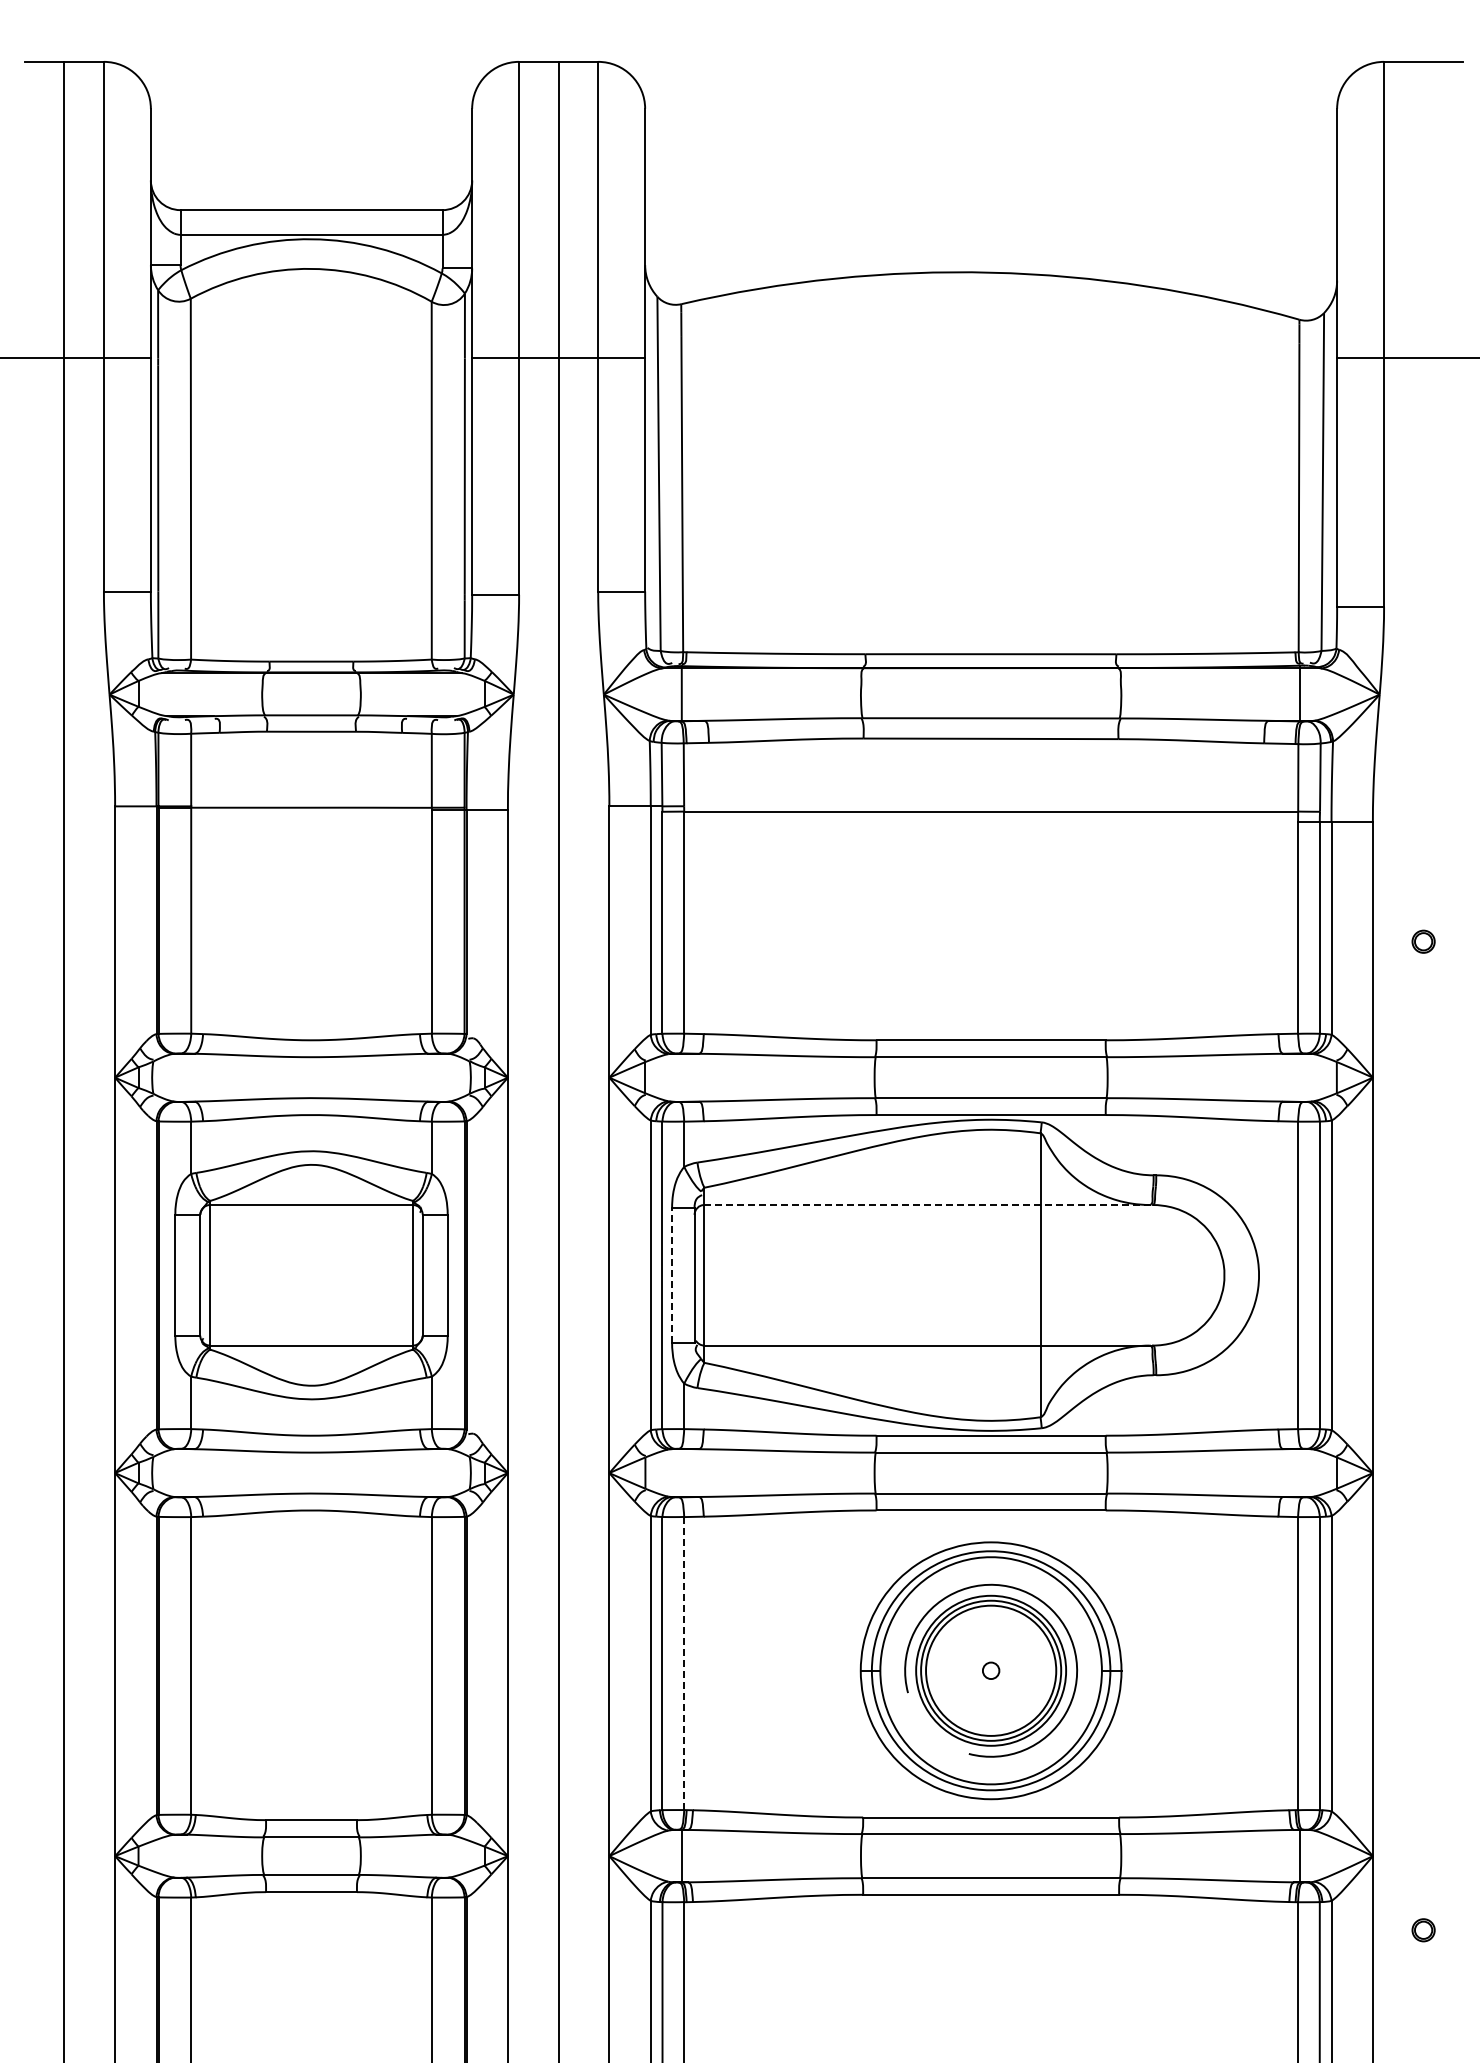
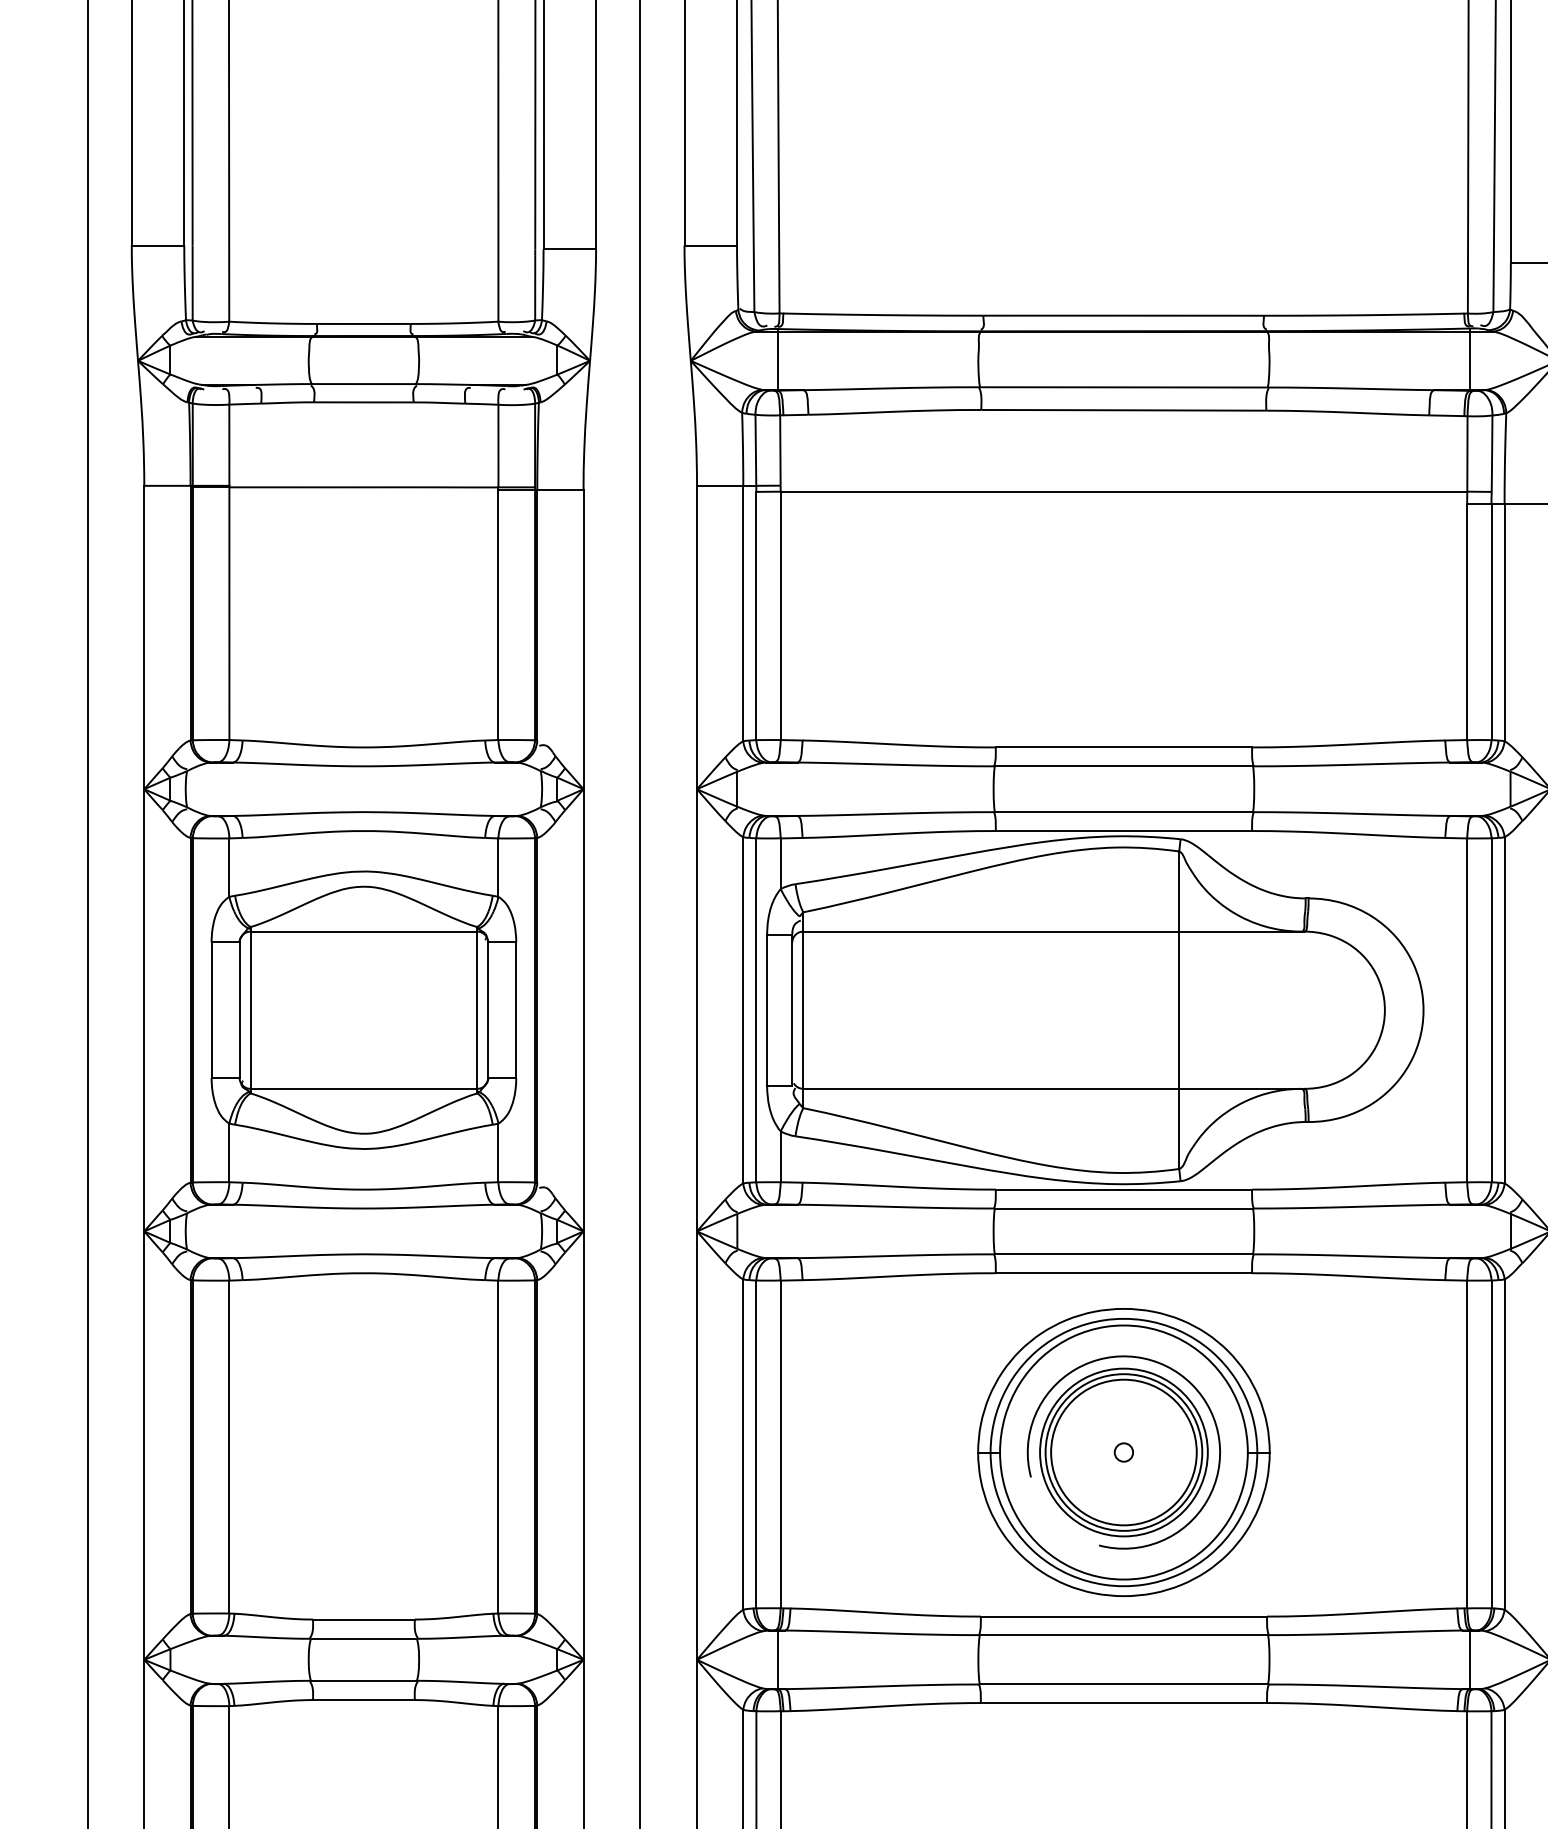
line: (928, 1204) -> (1053, 931), dashed -> solid
line: (672, 1275) -> (767, 1010), dashed -> solid
line: (684, 1664) -> (781, 1445), dashed -> solid

